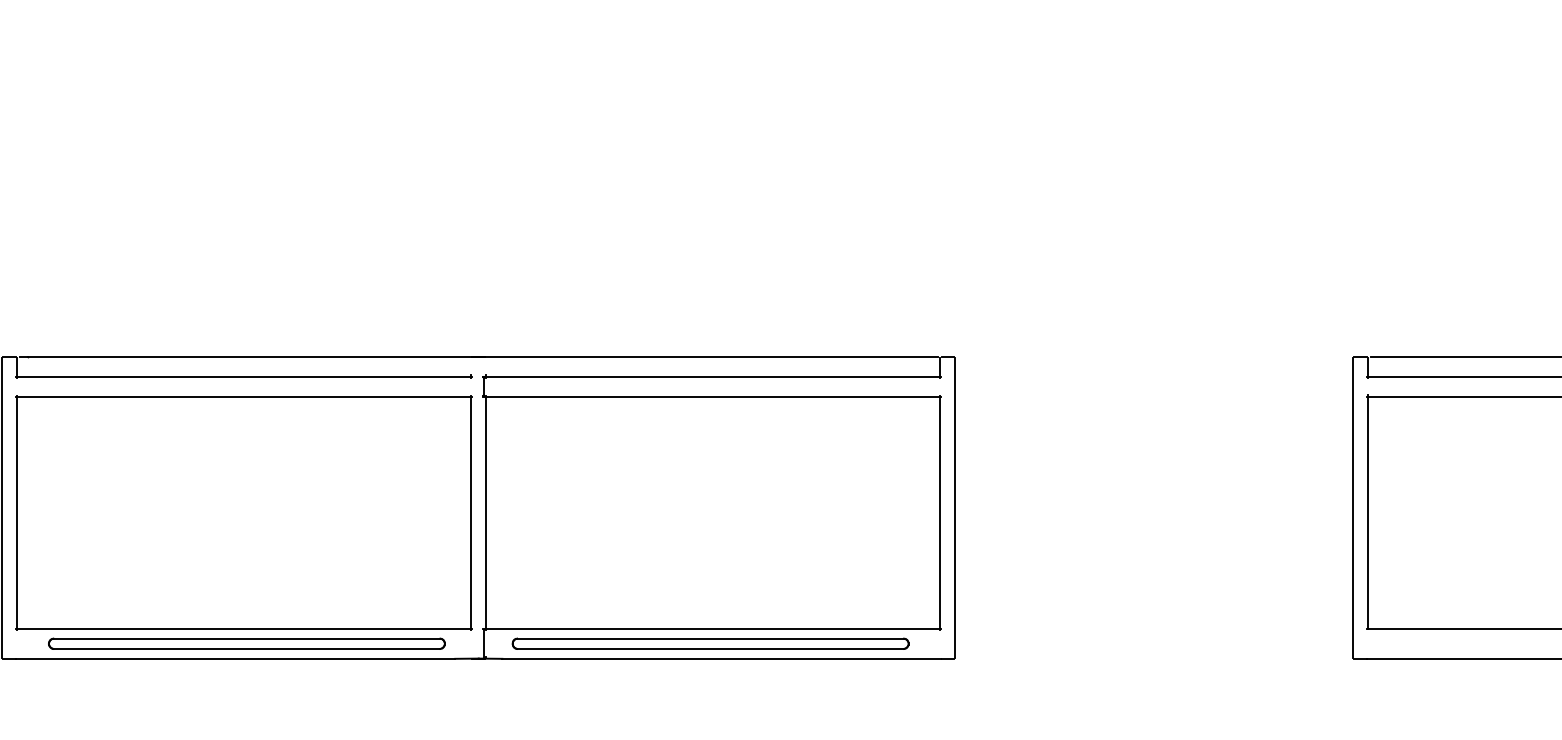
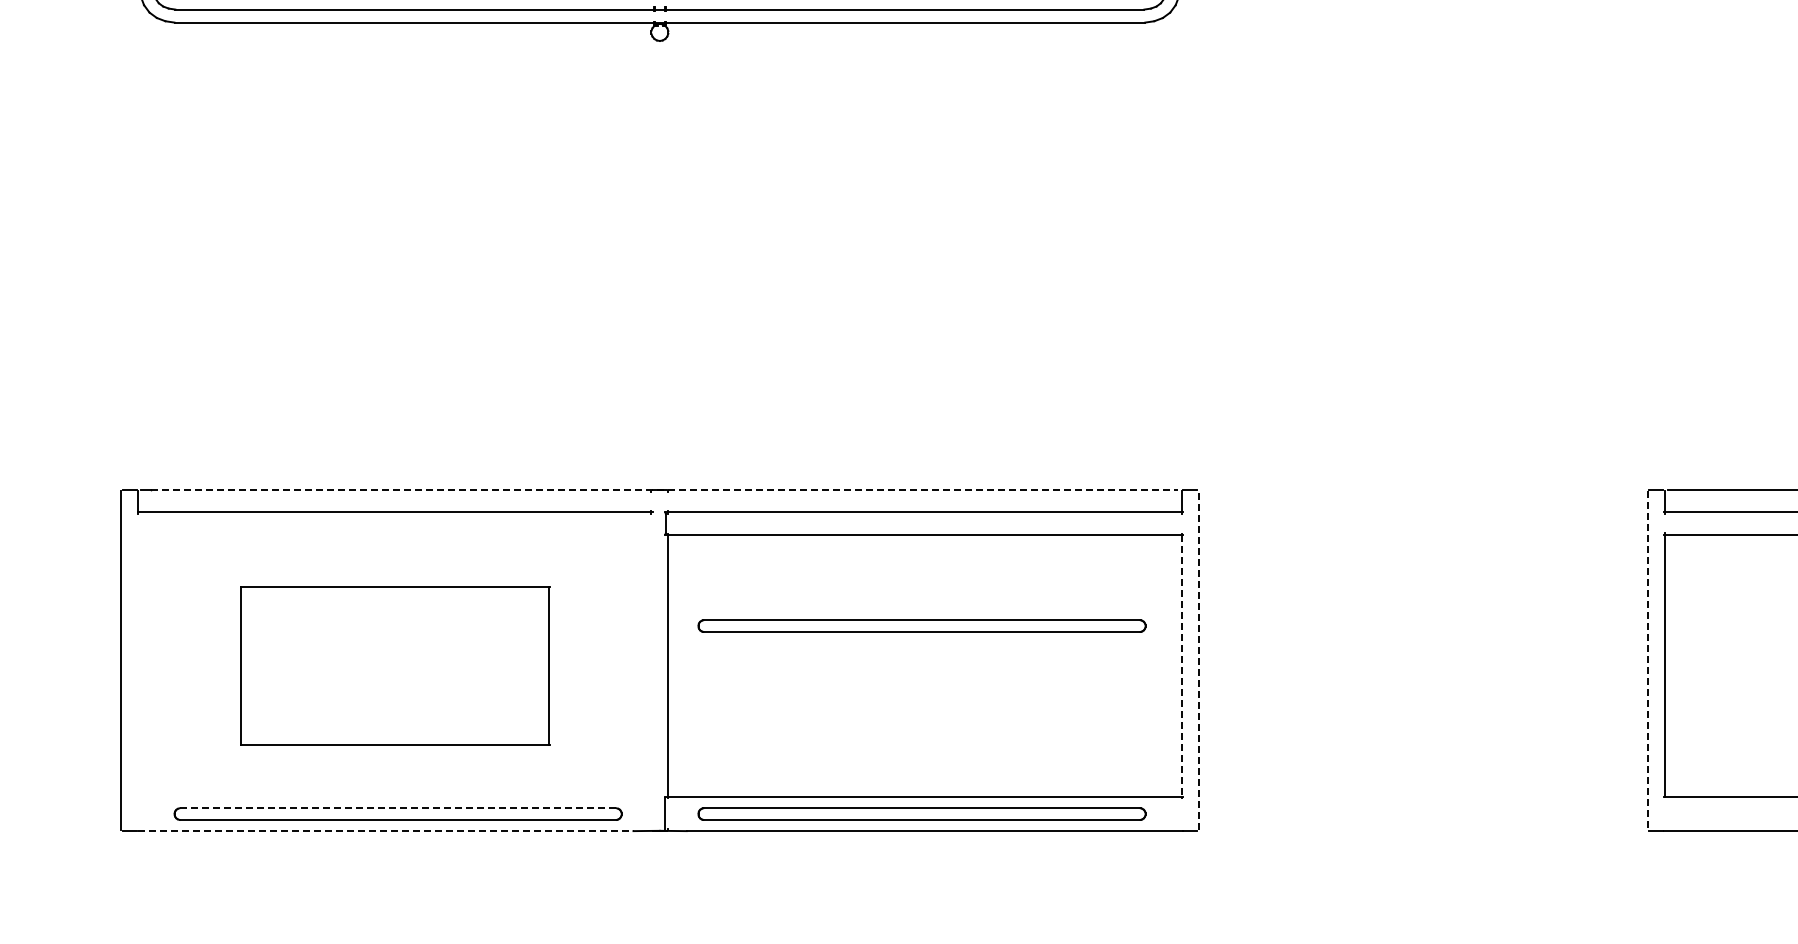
line: (482, 356) -> (664, 489), solid -> dashed
part: (710, 476) -> (921, 625), added
line: (955, 507) -> (1198, 660), solid -> dashed
line: (1352, 508) -> (1647, 661), solid -> dashed
part: (244, 512) -> (395, 665), size x0.6
line: (940, 513) -> (1181, 666), solid -> dashed
line: (247, 638) -> (398, 808), solid -> dashed
line: (235, 659) -> (385, 831), solid -> dashed

